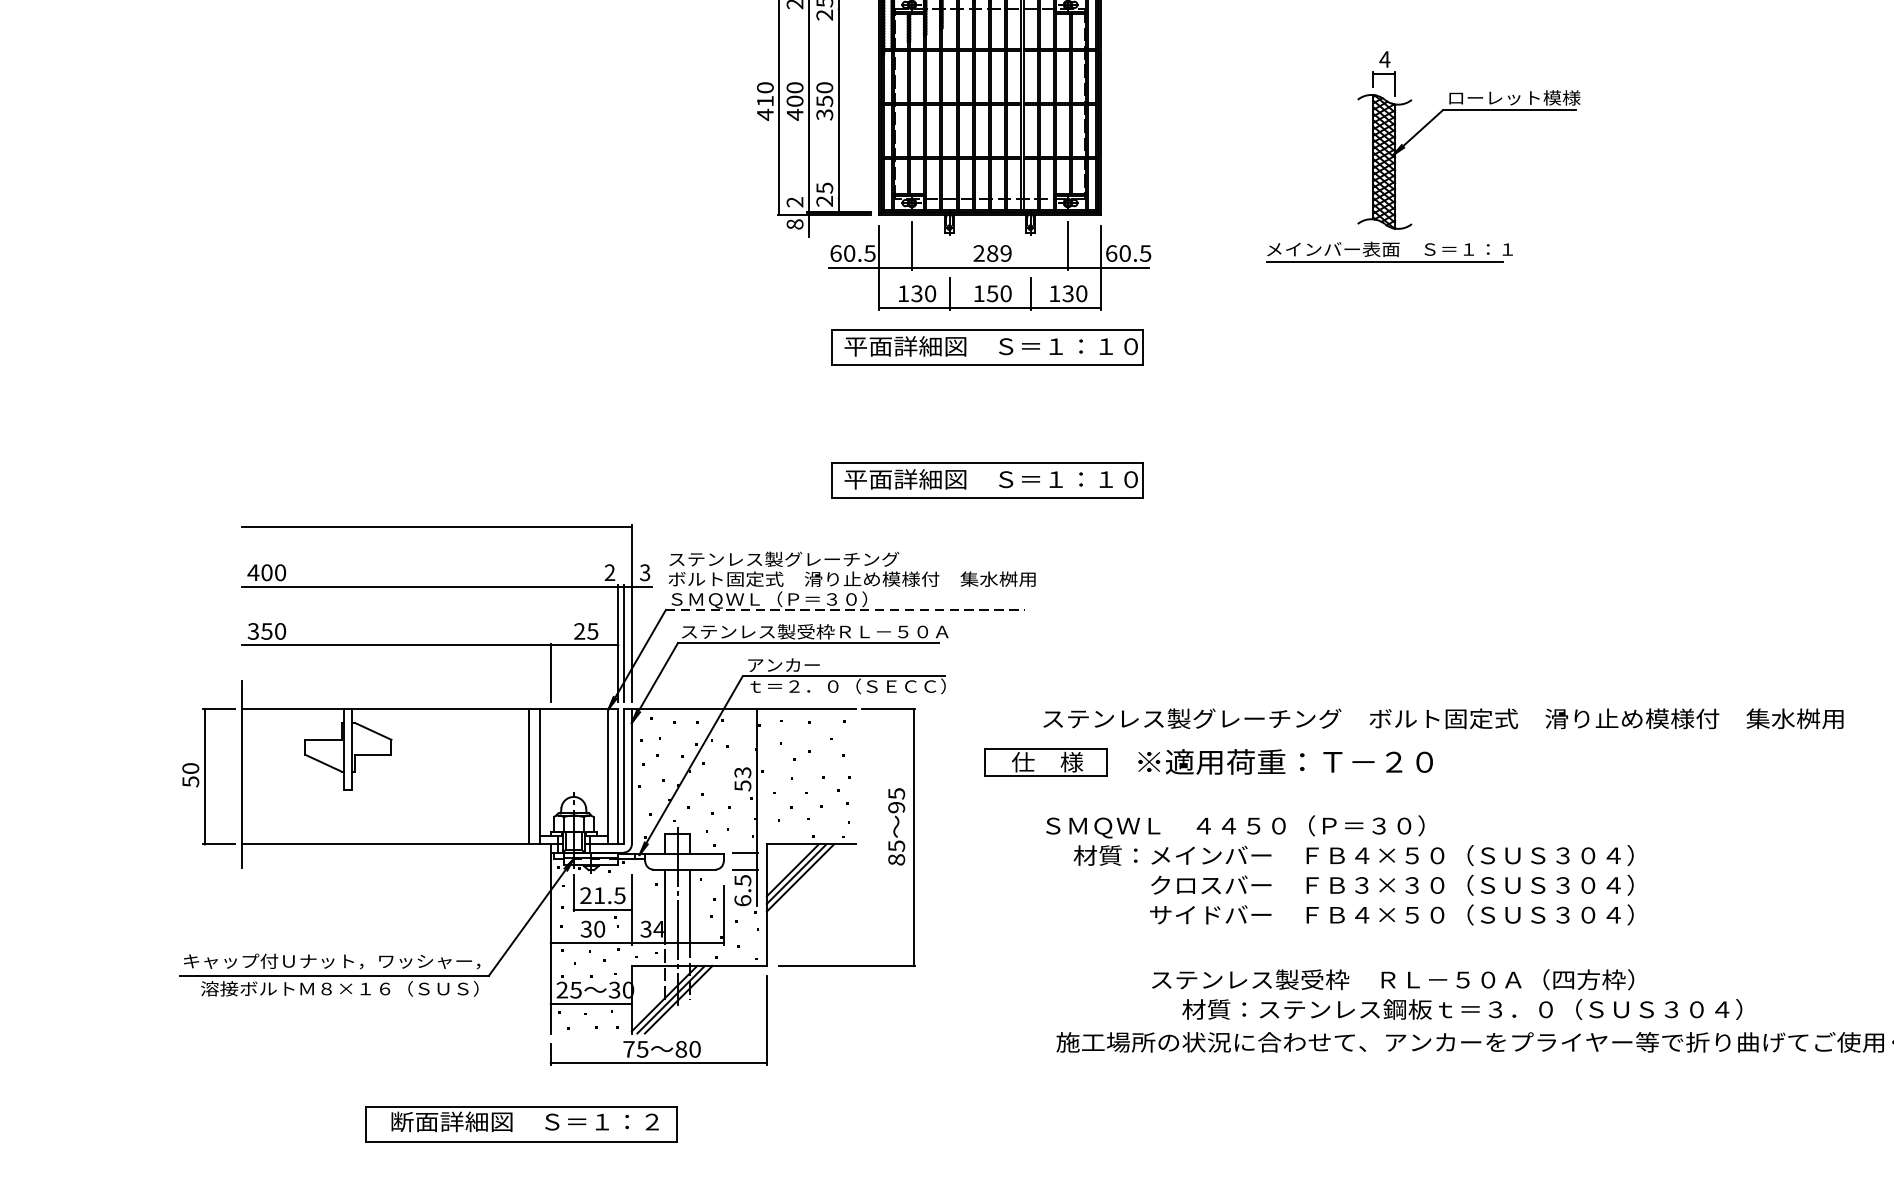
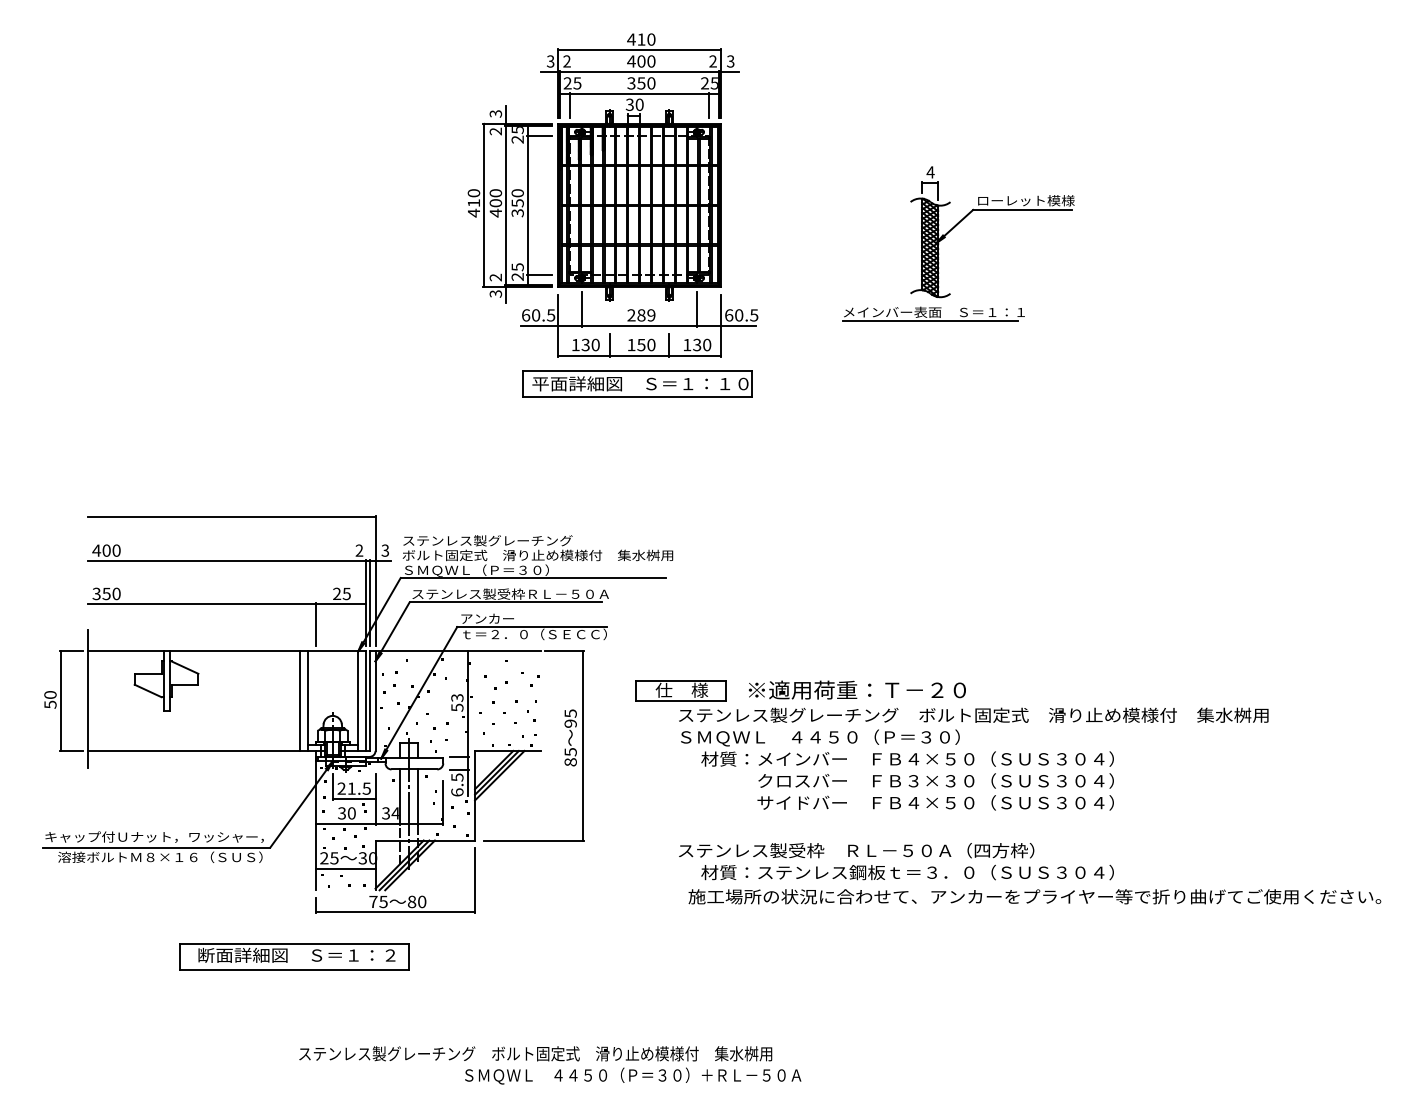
line: (852, 9) -> (538, 135), added
line: (852, 198) -> (538, 274), added
text: (794, 223) -> (495, 293), 8 -> 3
part: (987, 478) -> (637, 481), removed
line: (846, 610) -> (533, 578), dashed -> solid
text: (1443, 717) -> (973, 714), moved
text: (1447, 994) -> (896, 861), moved

